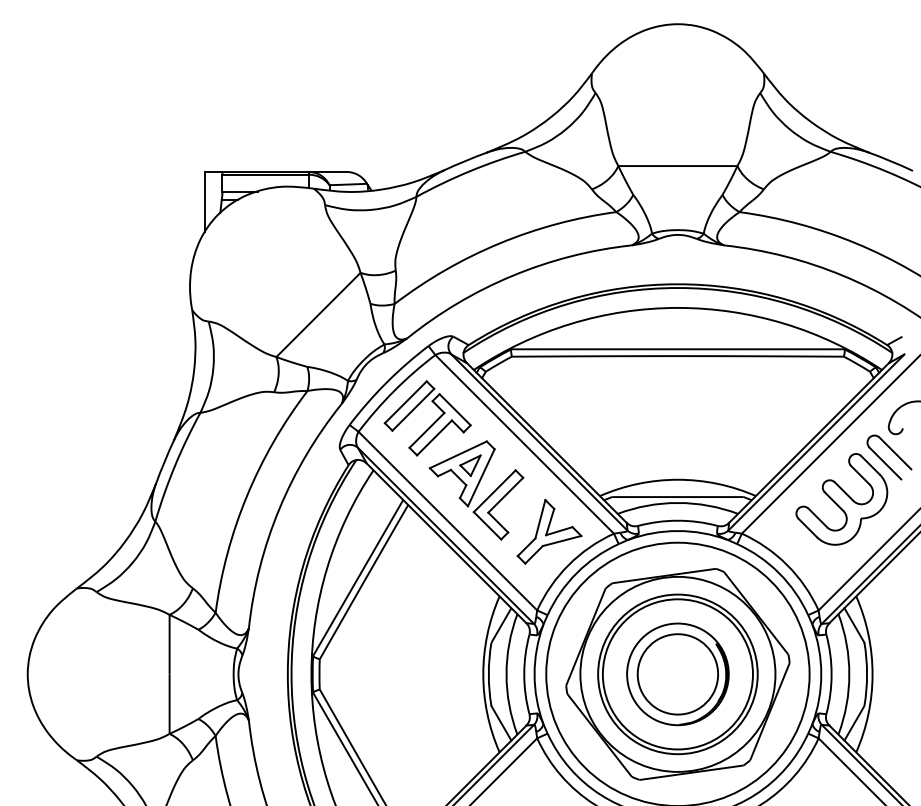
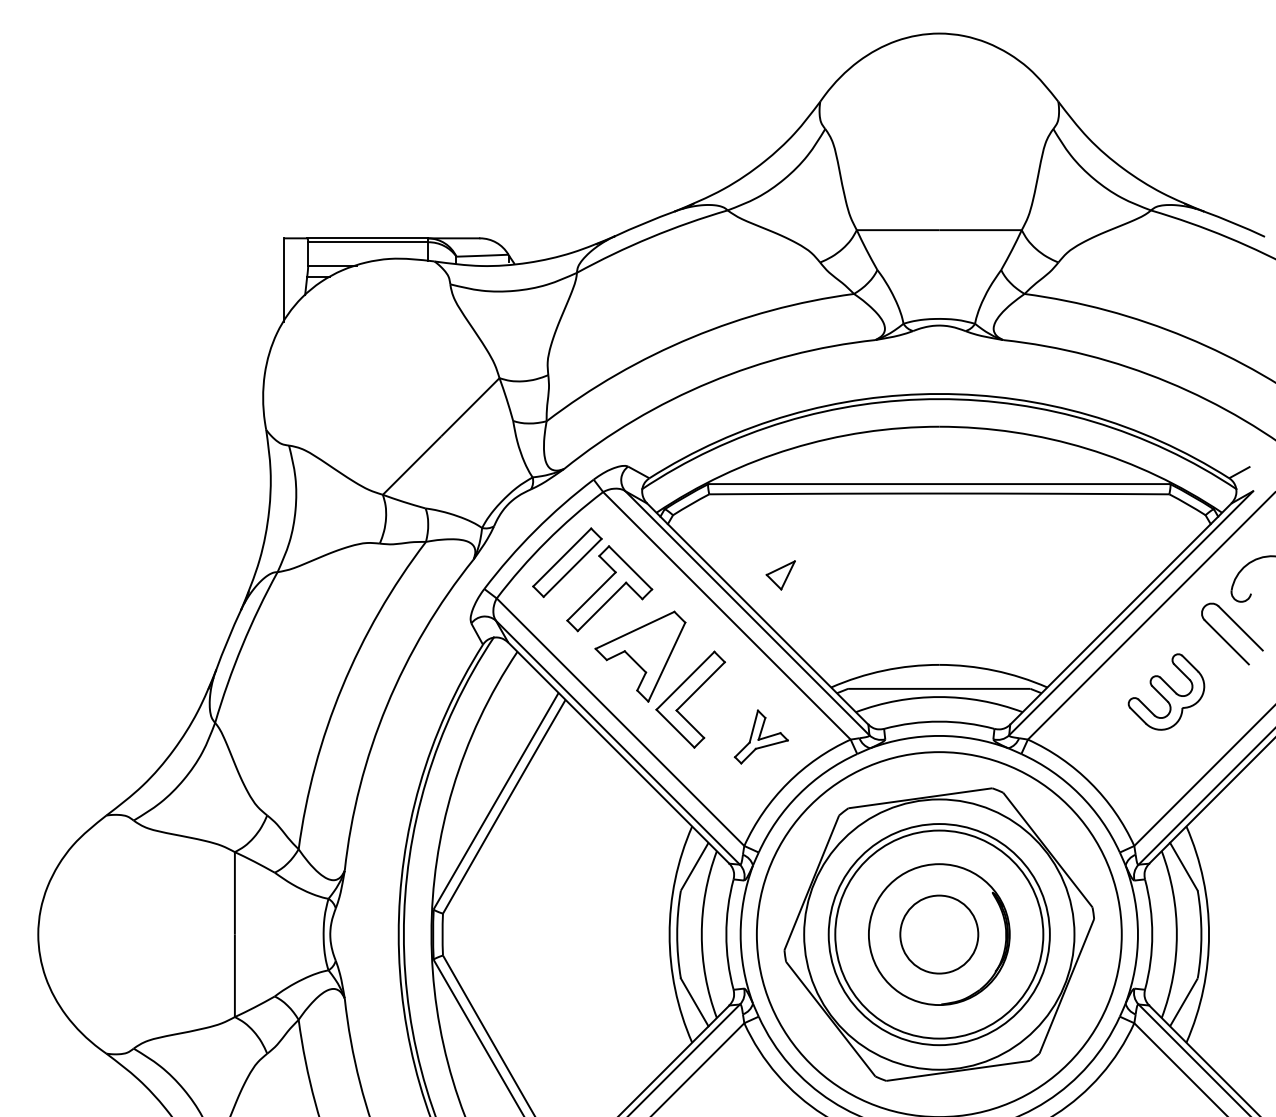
part: (470, 465) -> (780, 575), moved
part: (841, 498) -> (1166, 691), size x0.6
part: (549, 531) -> (761, 736), size x0.6
circle: (678, 674) -> (939, 934), size x0.7

